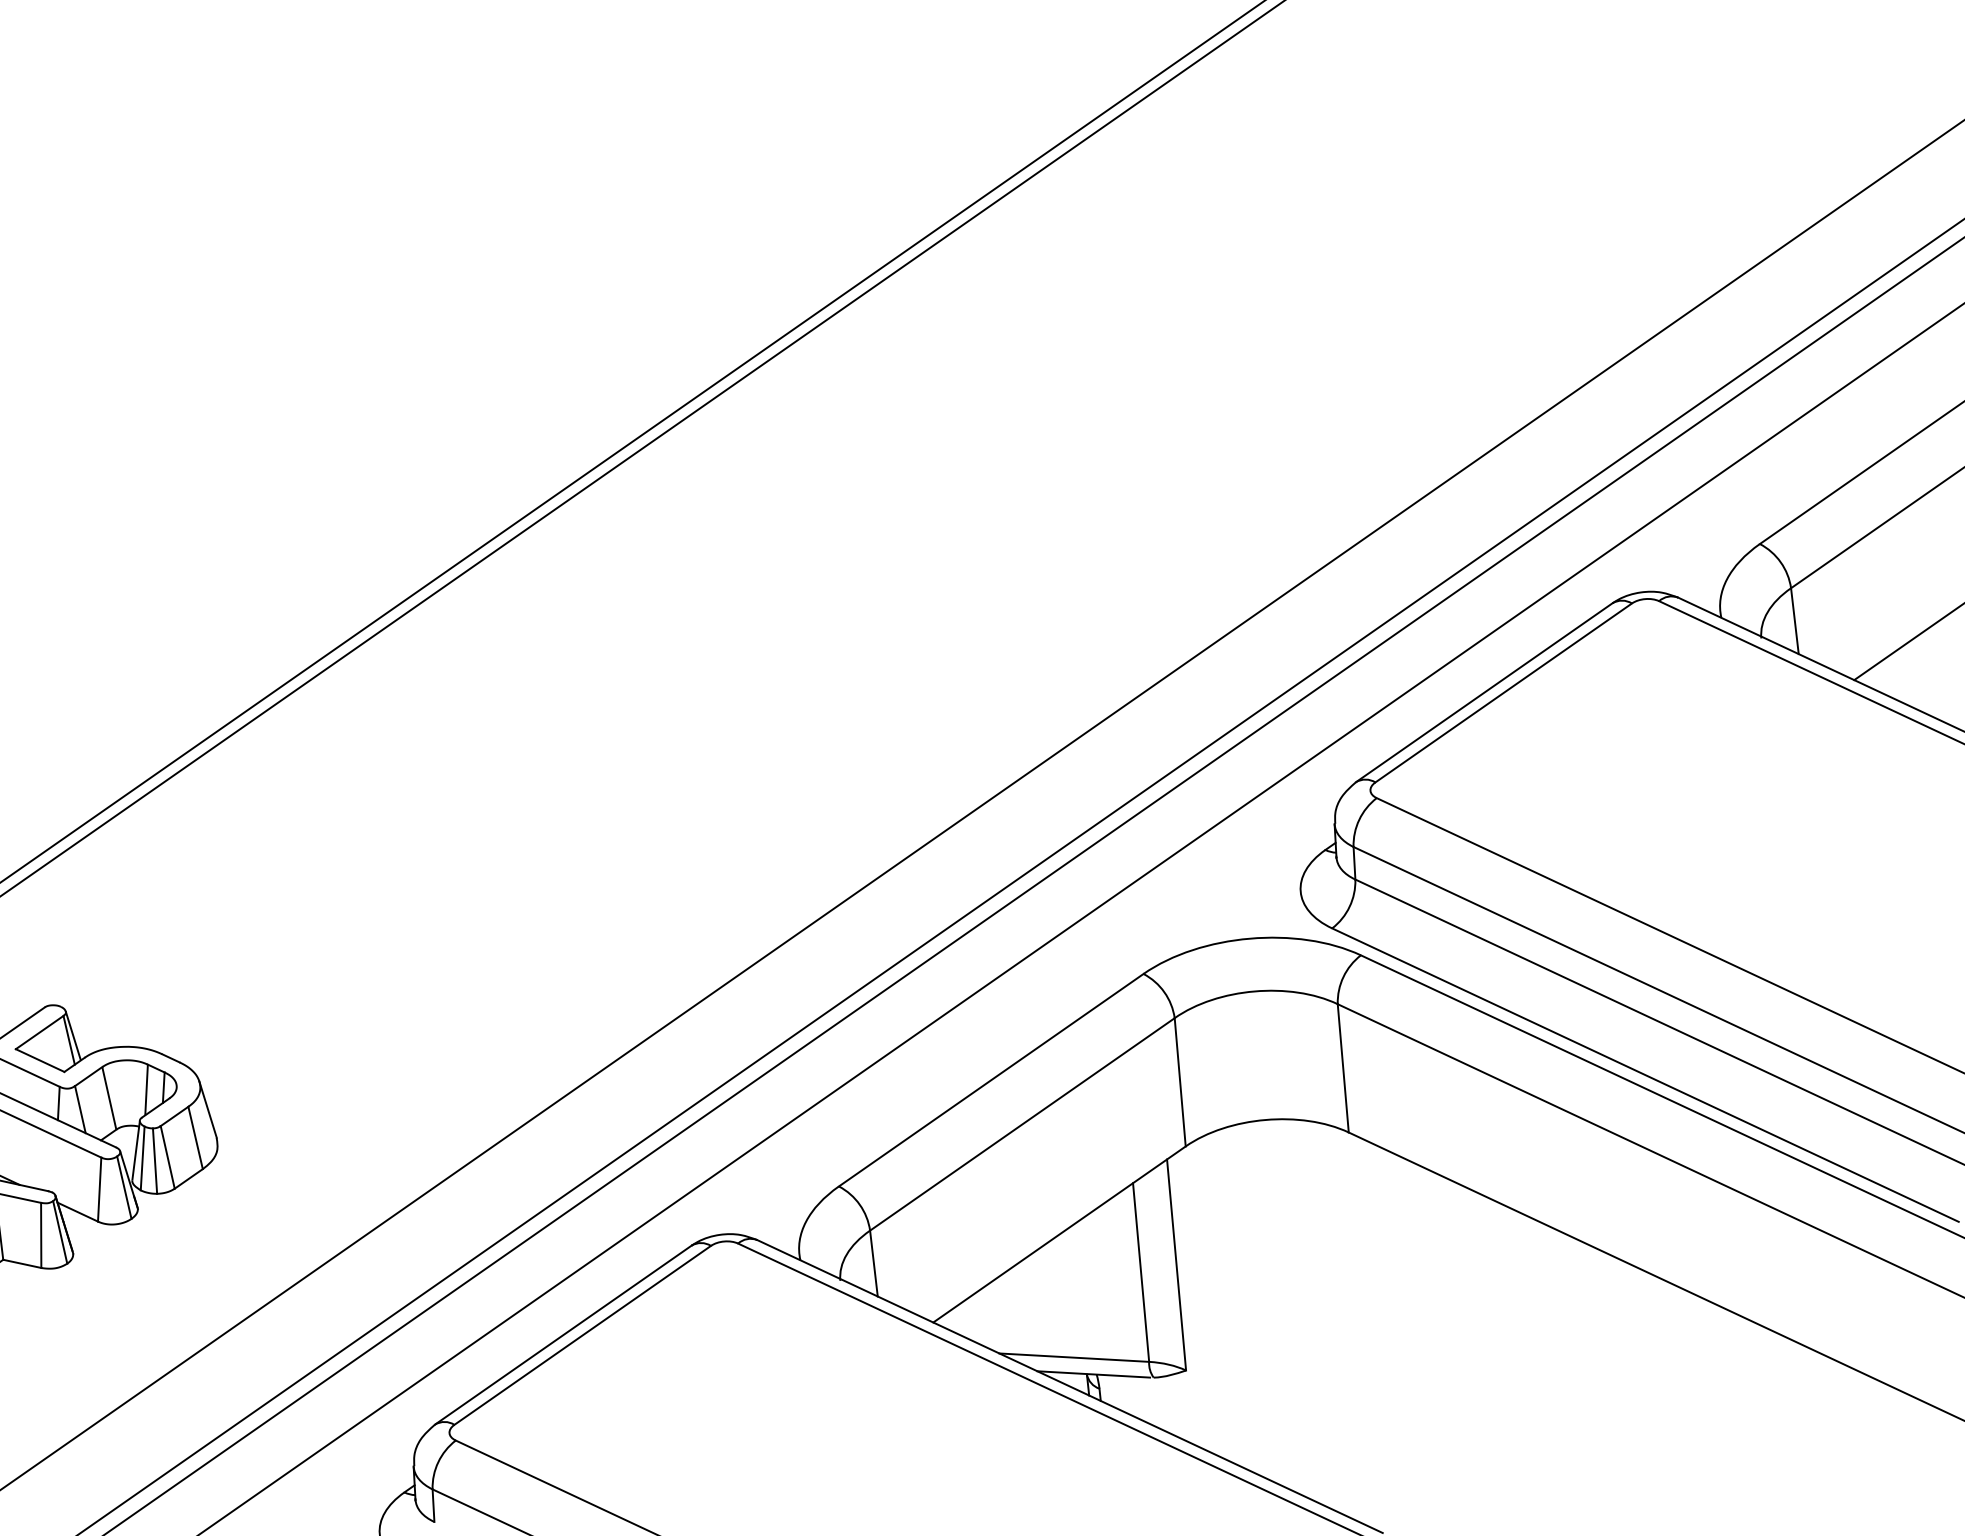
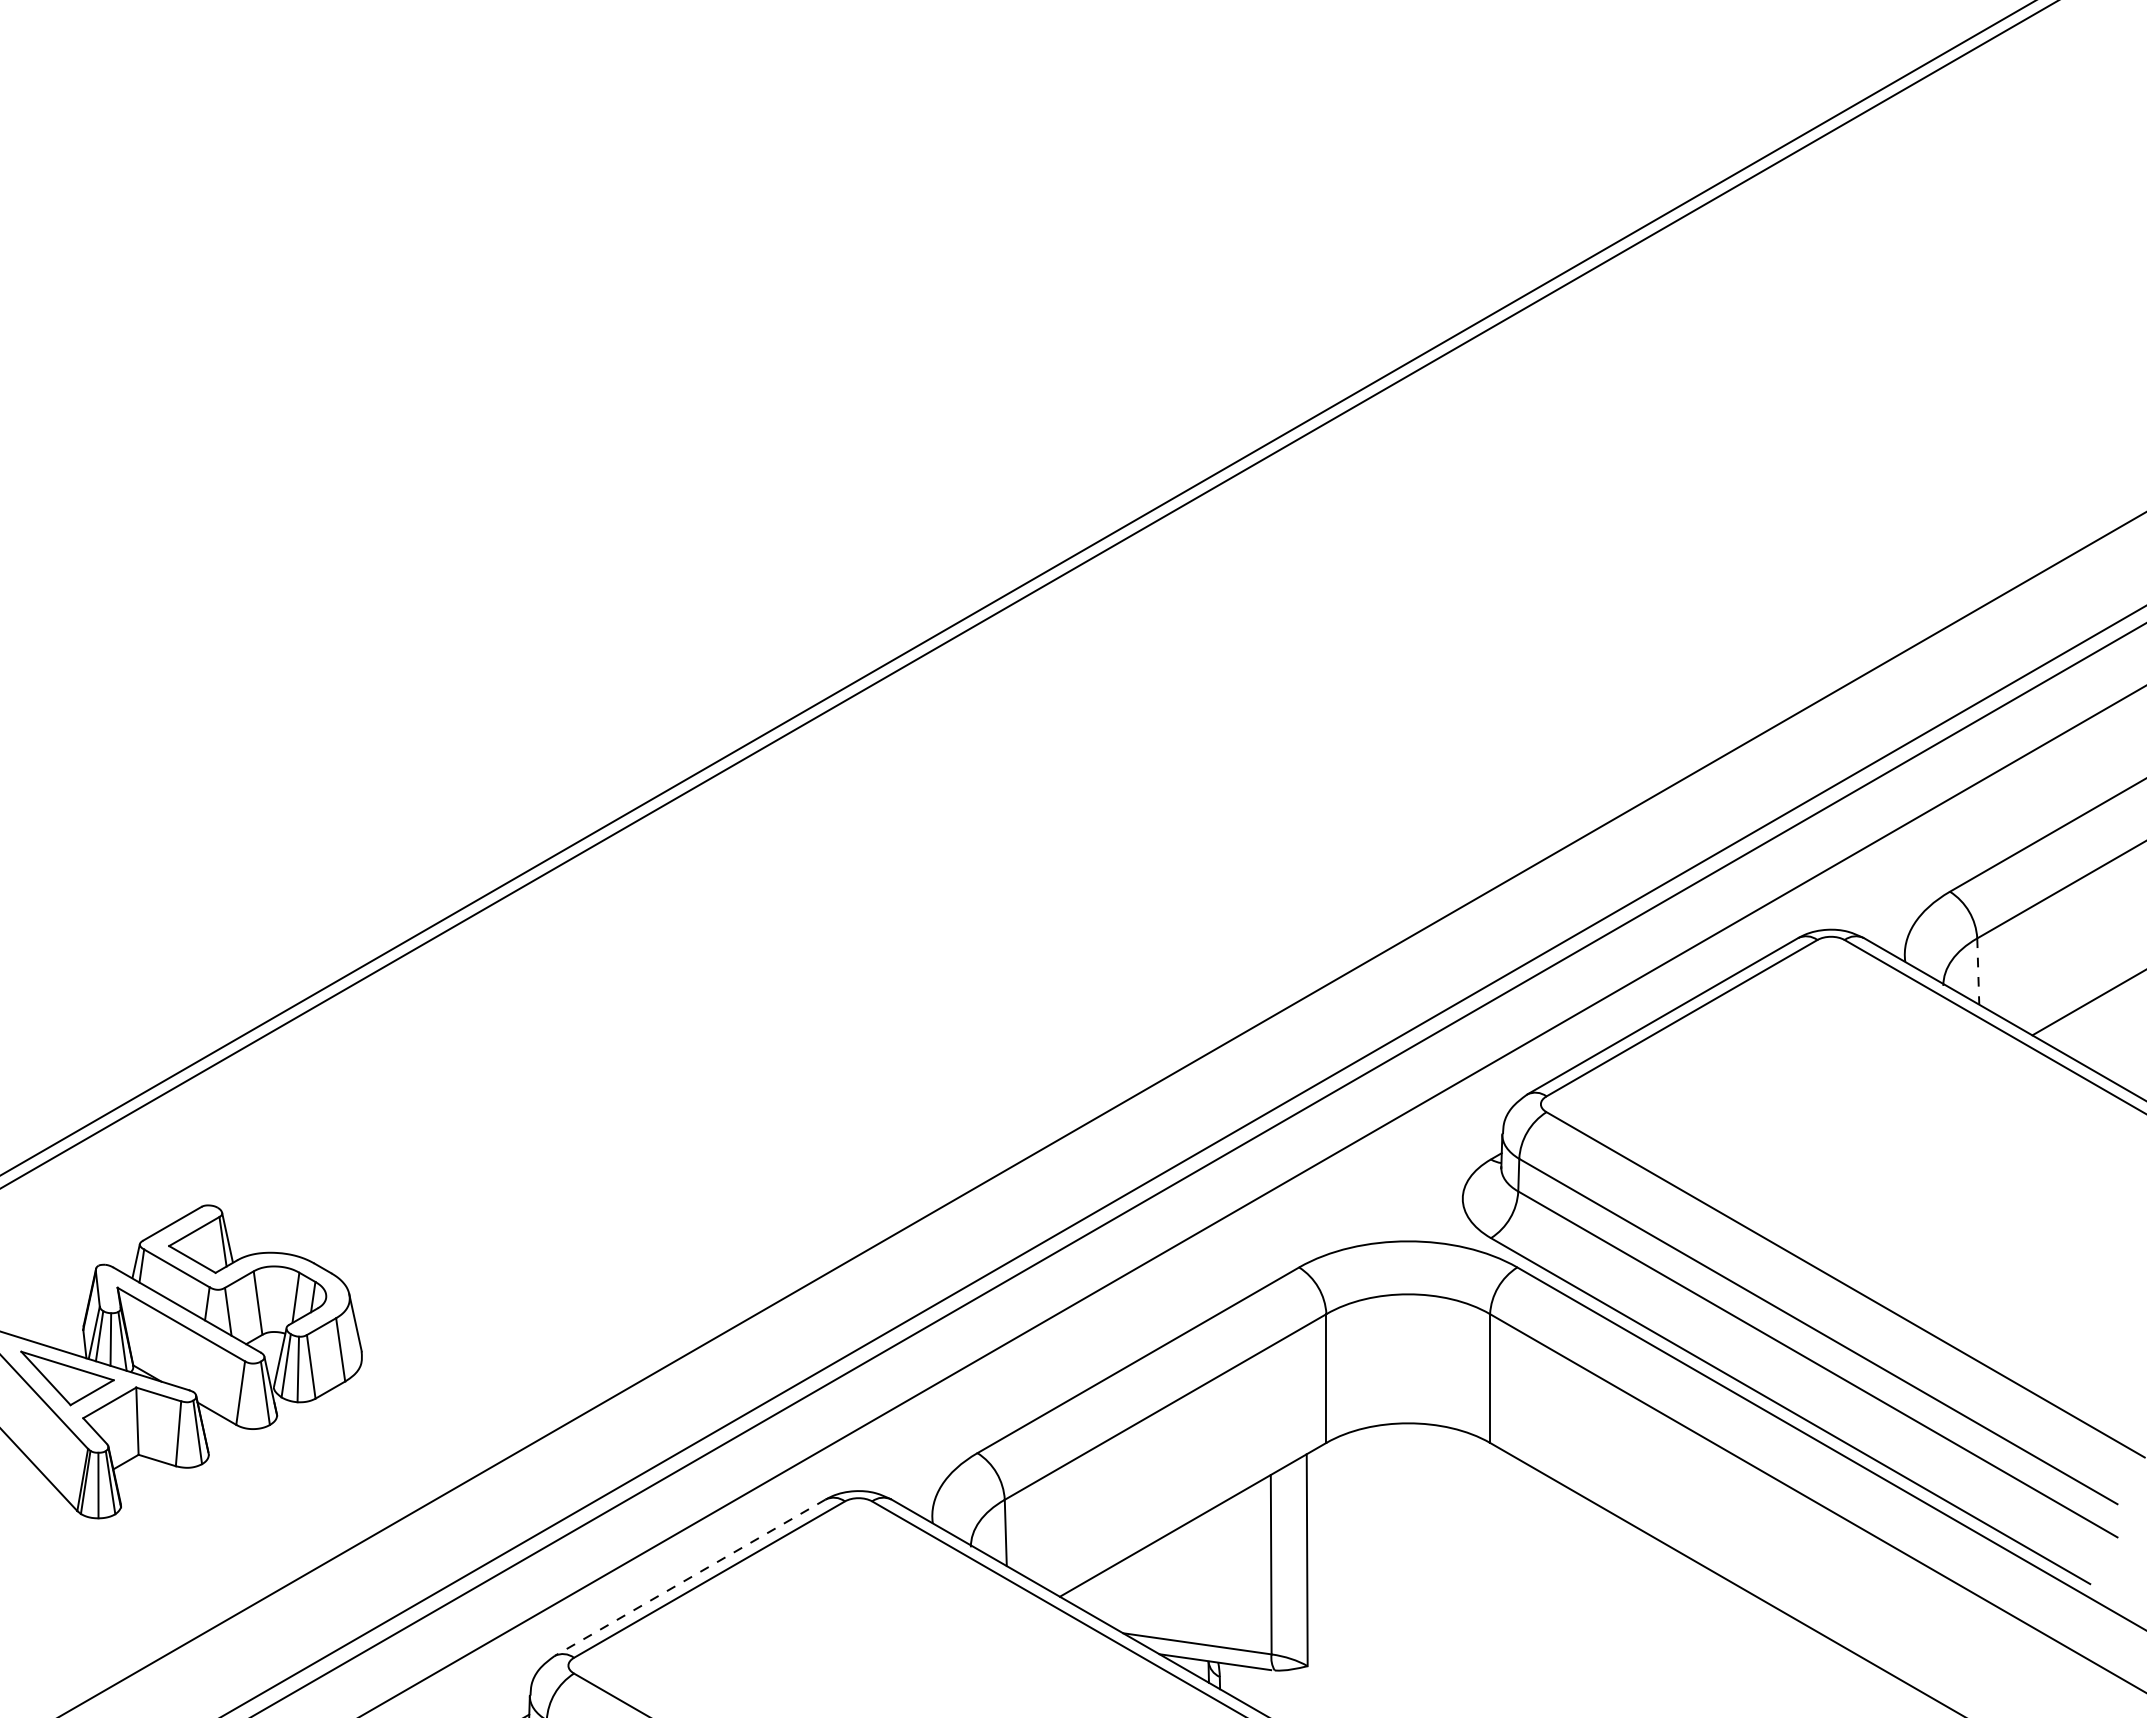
line: (1795, 622) -> (1978, 972), solid -> dashed
line: (562, 1334) -> (689, 1577), solid -> dashed

